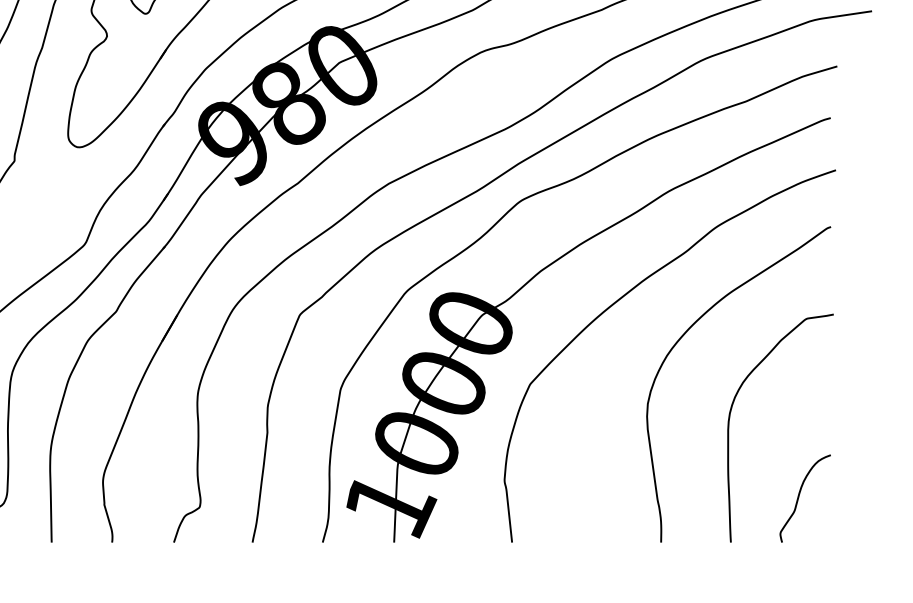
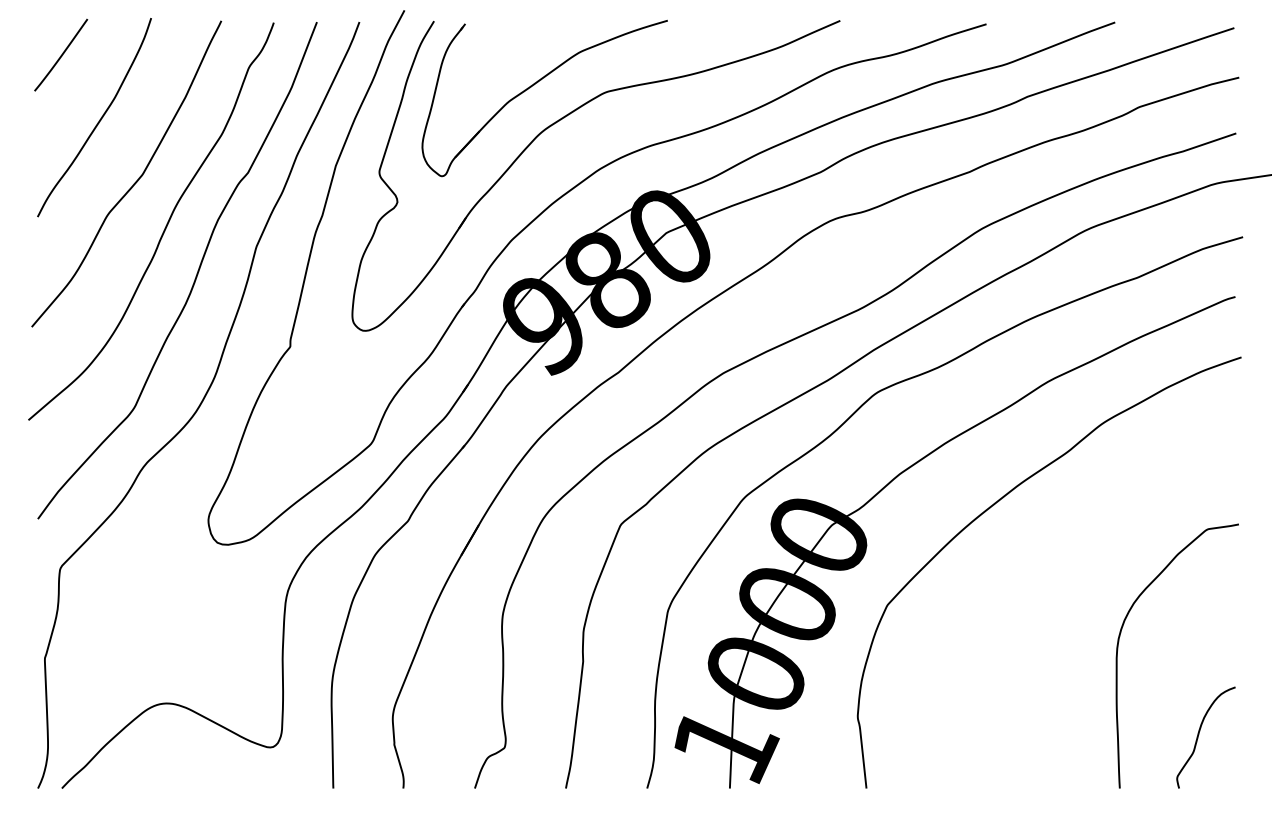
curve: (683, 337) -> (1064, 550), removed

